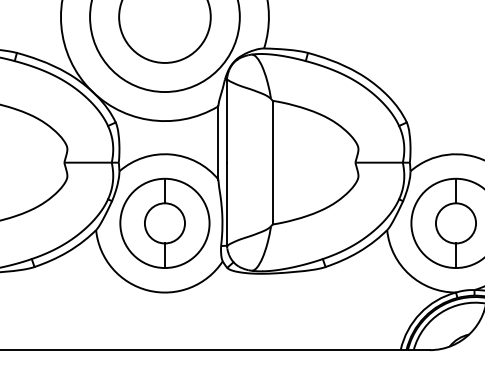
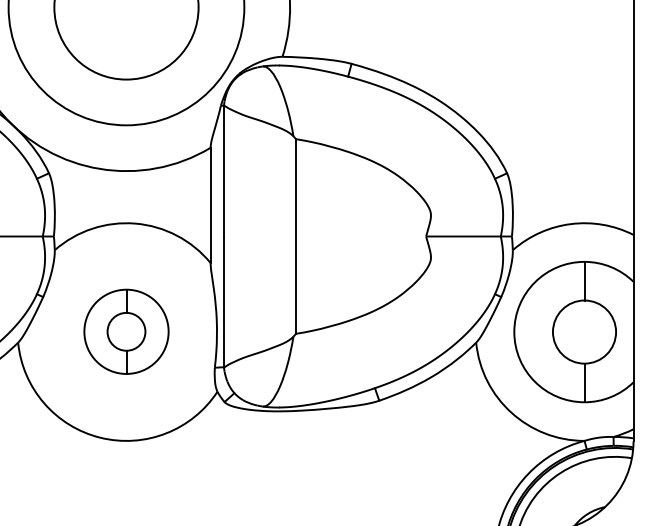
part: (164, 222) -> (125, 330), size x0.6

